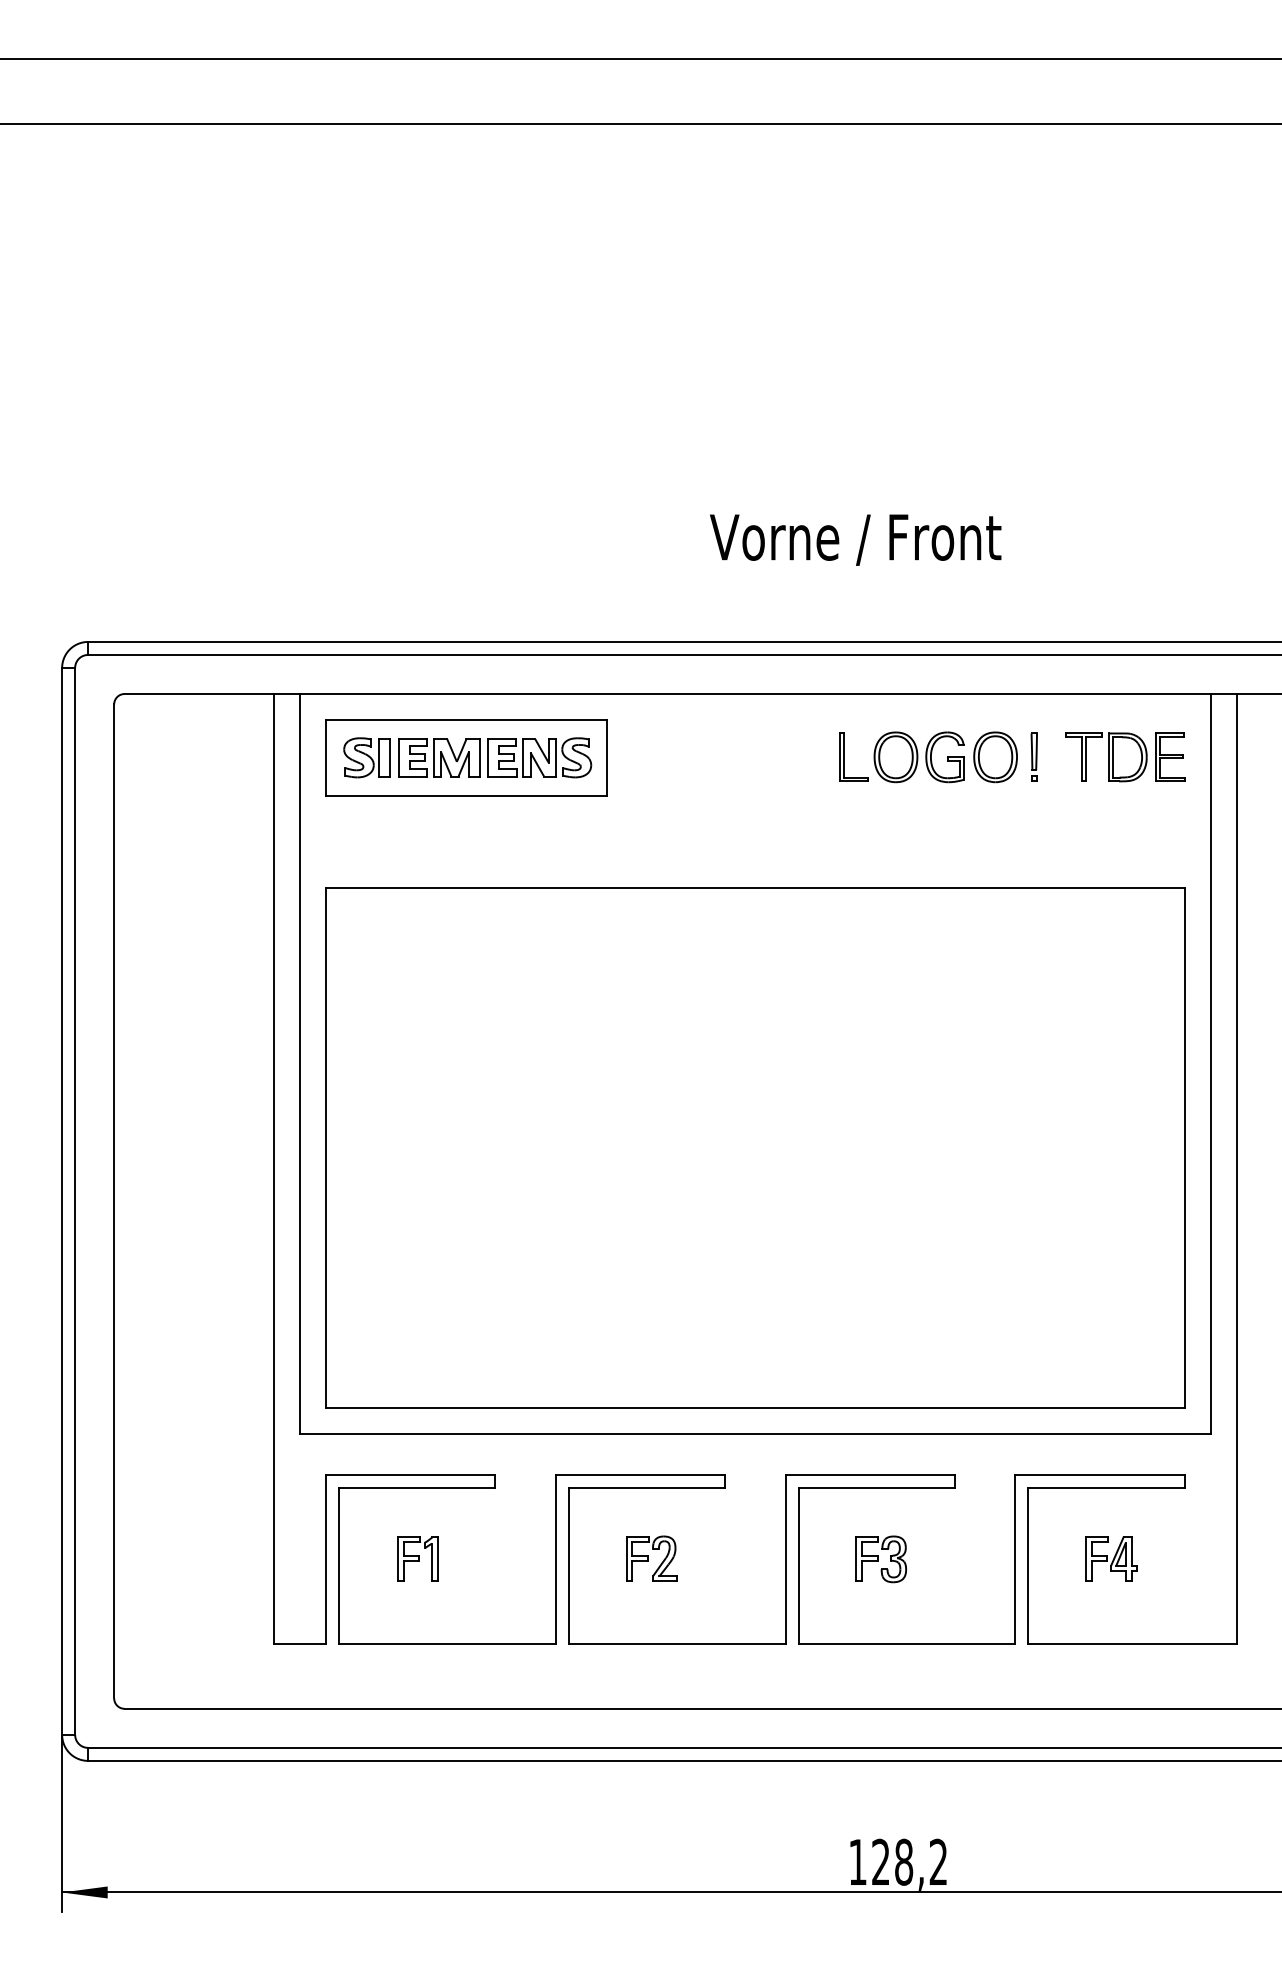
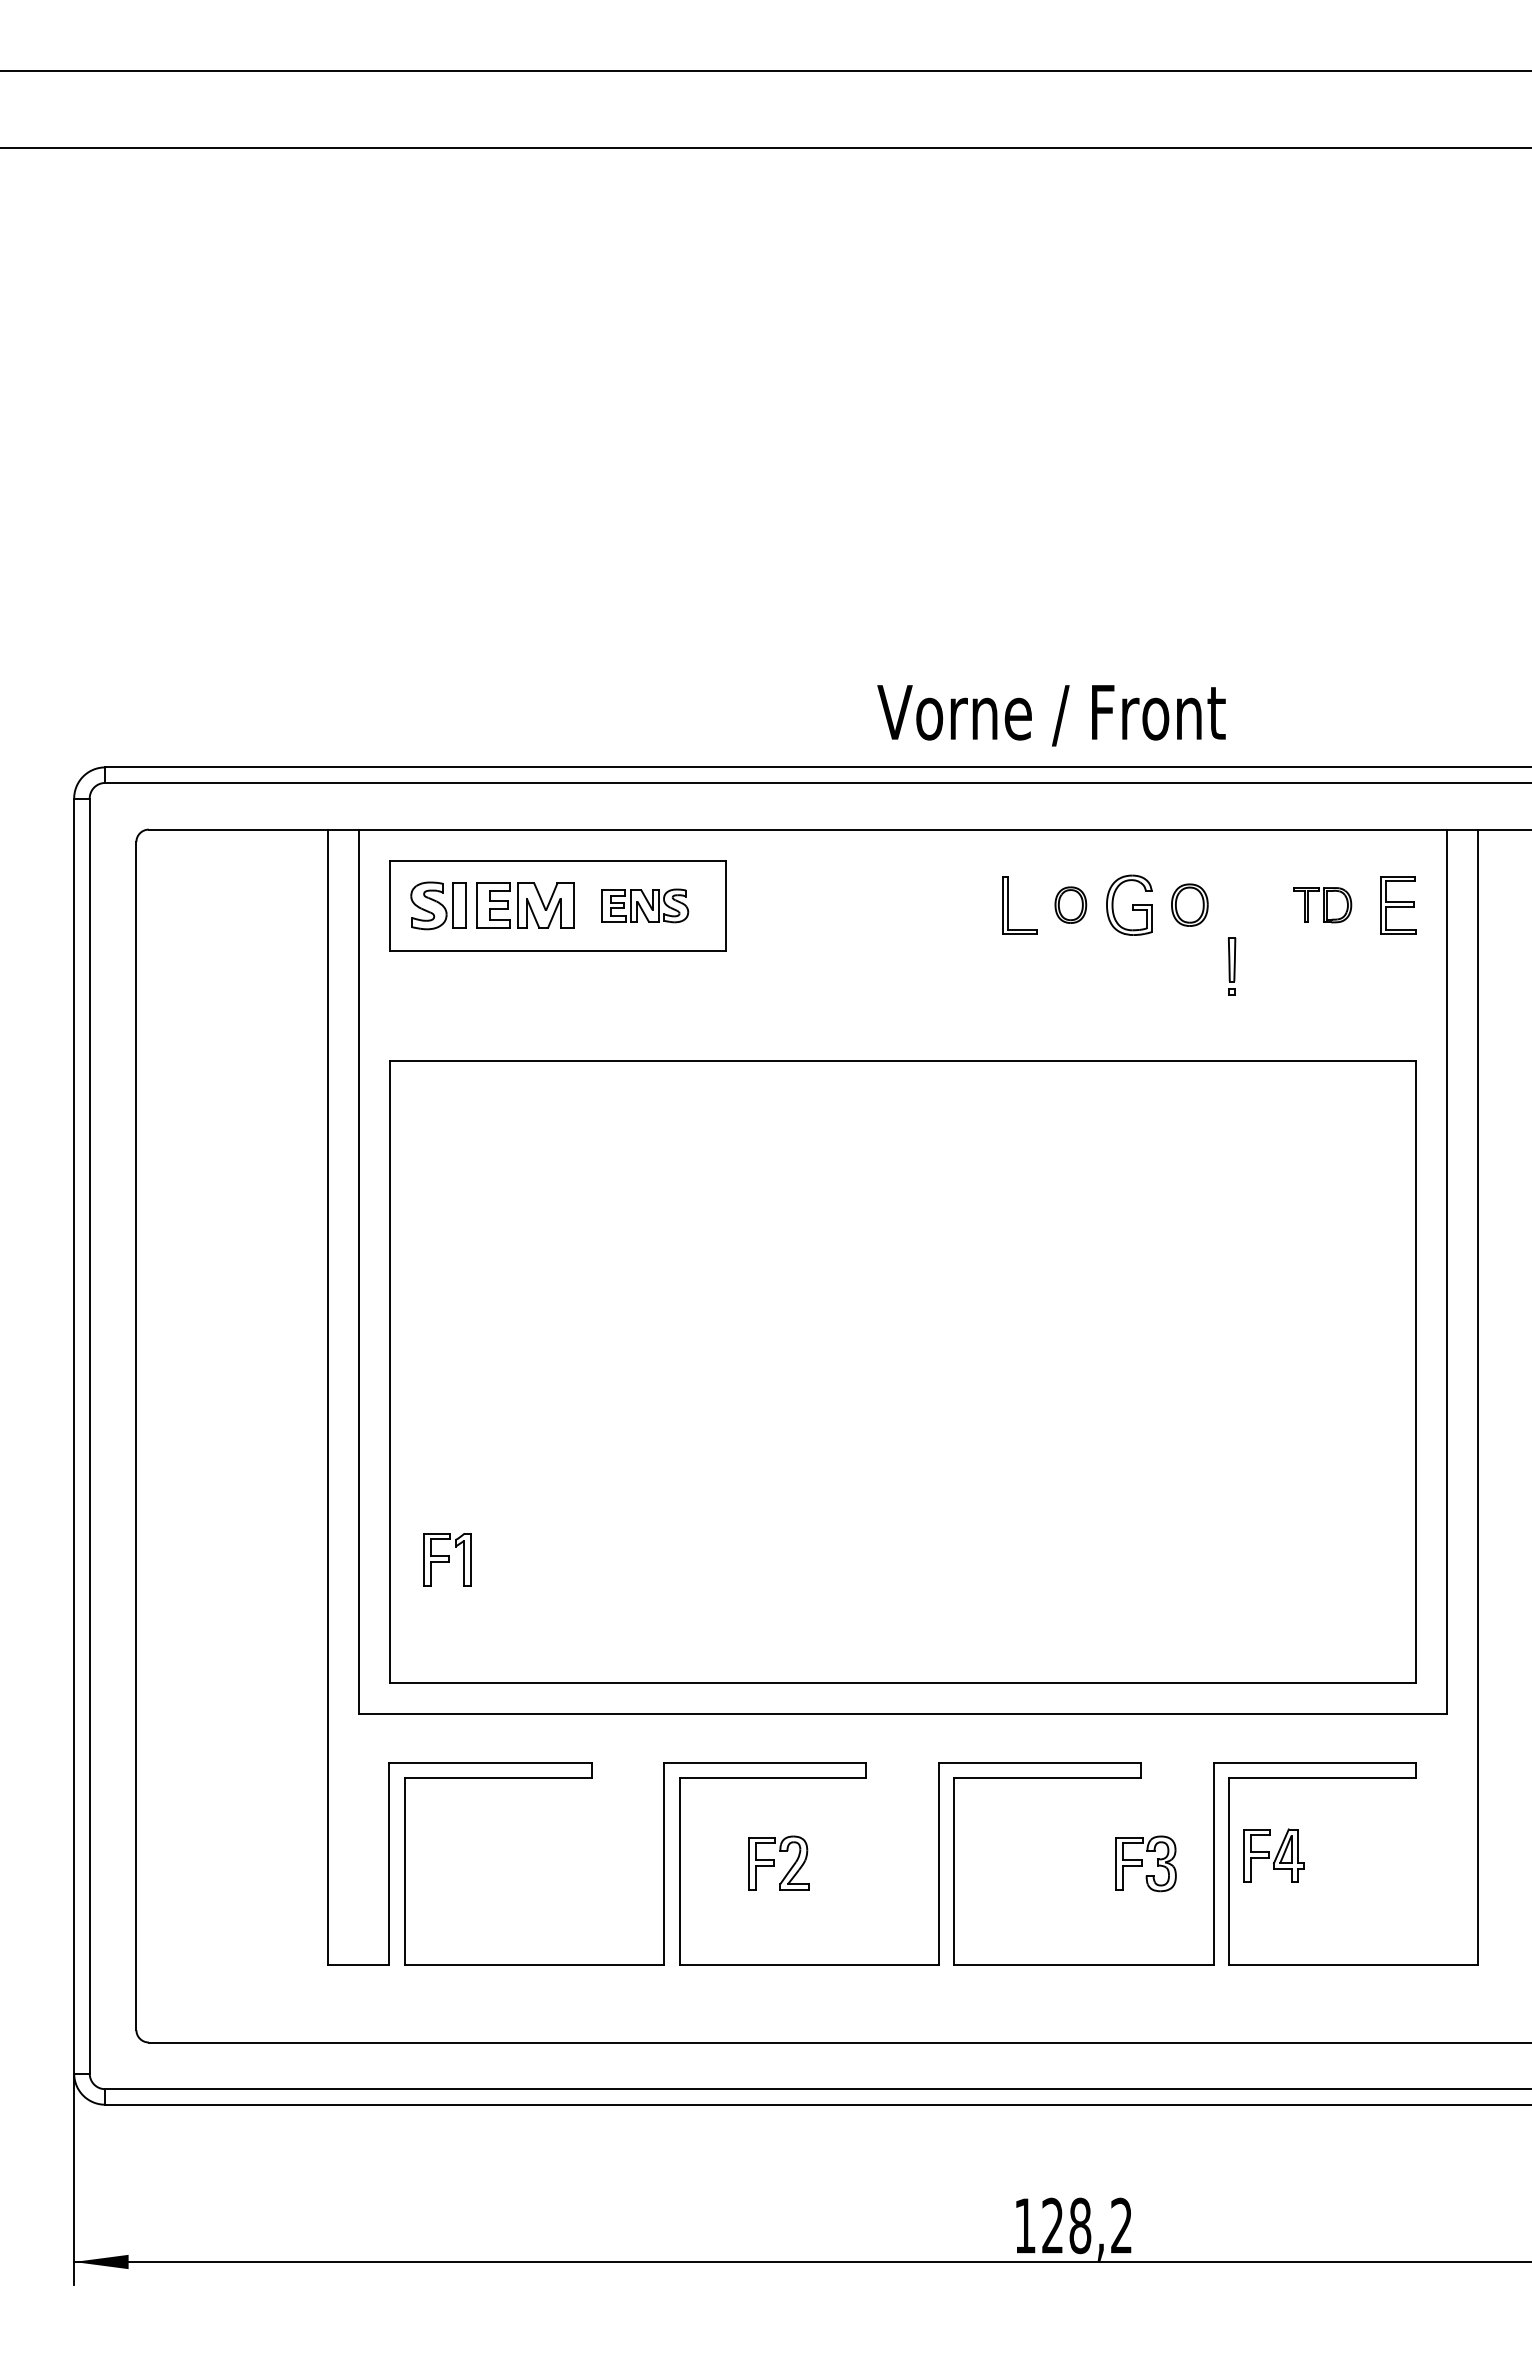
text: (855, 539) -> (1051, 715), moved
part: (895, 756) -> (1070, 904), size x0.6
part: (995, 756) -> (1189, 904), size x0.7
part: (1106, 756) -> (1322, 904), size x0.6
part: (540, 757) -> (645, 905), size x0.7
part: (1033, 757) -> (1231, 966), moved
part: (418, 1559) -> (447, 1559), moved
part: (880, 1559) -> (1145, 1863), moved
part: (1110, 1559) -> (1273, 1855), moved

